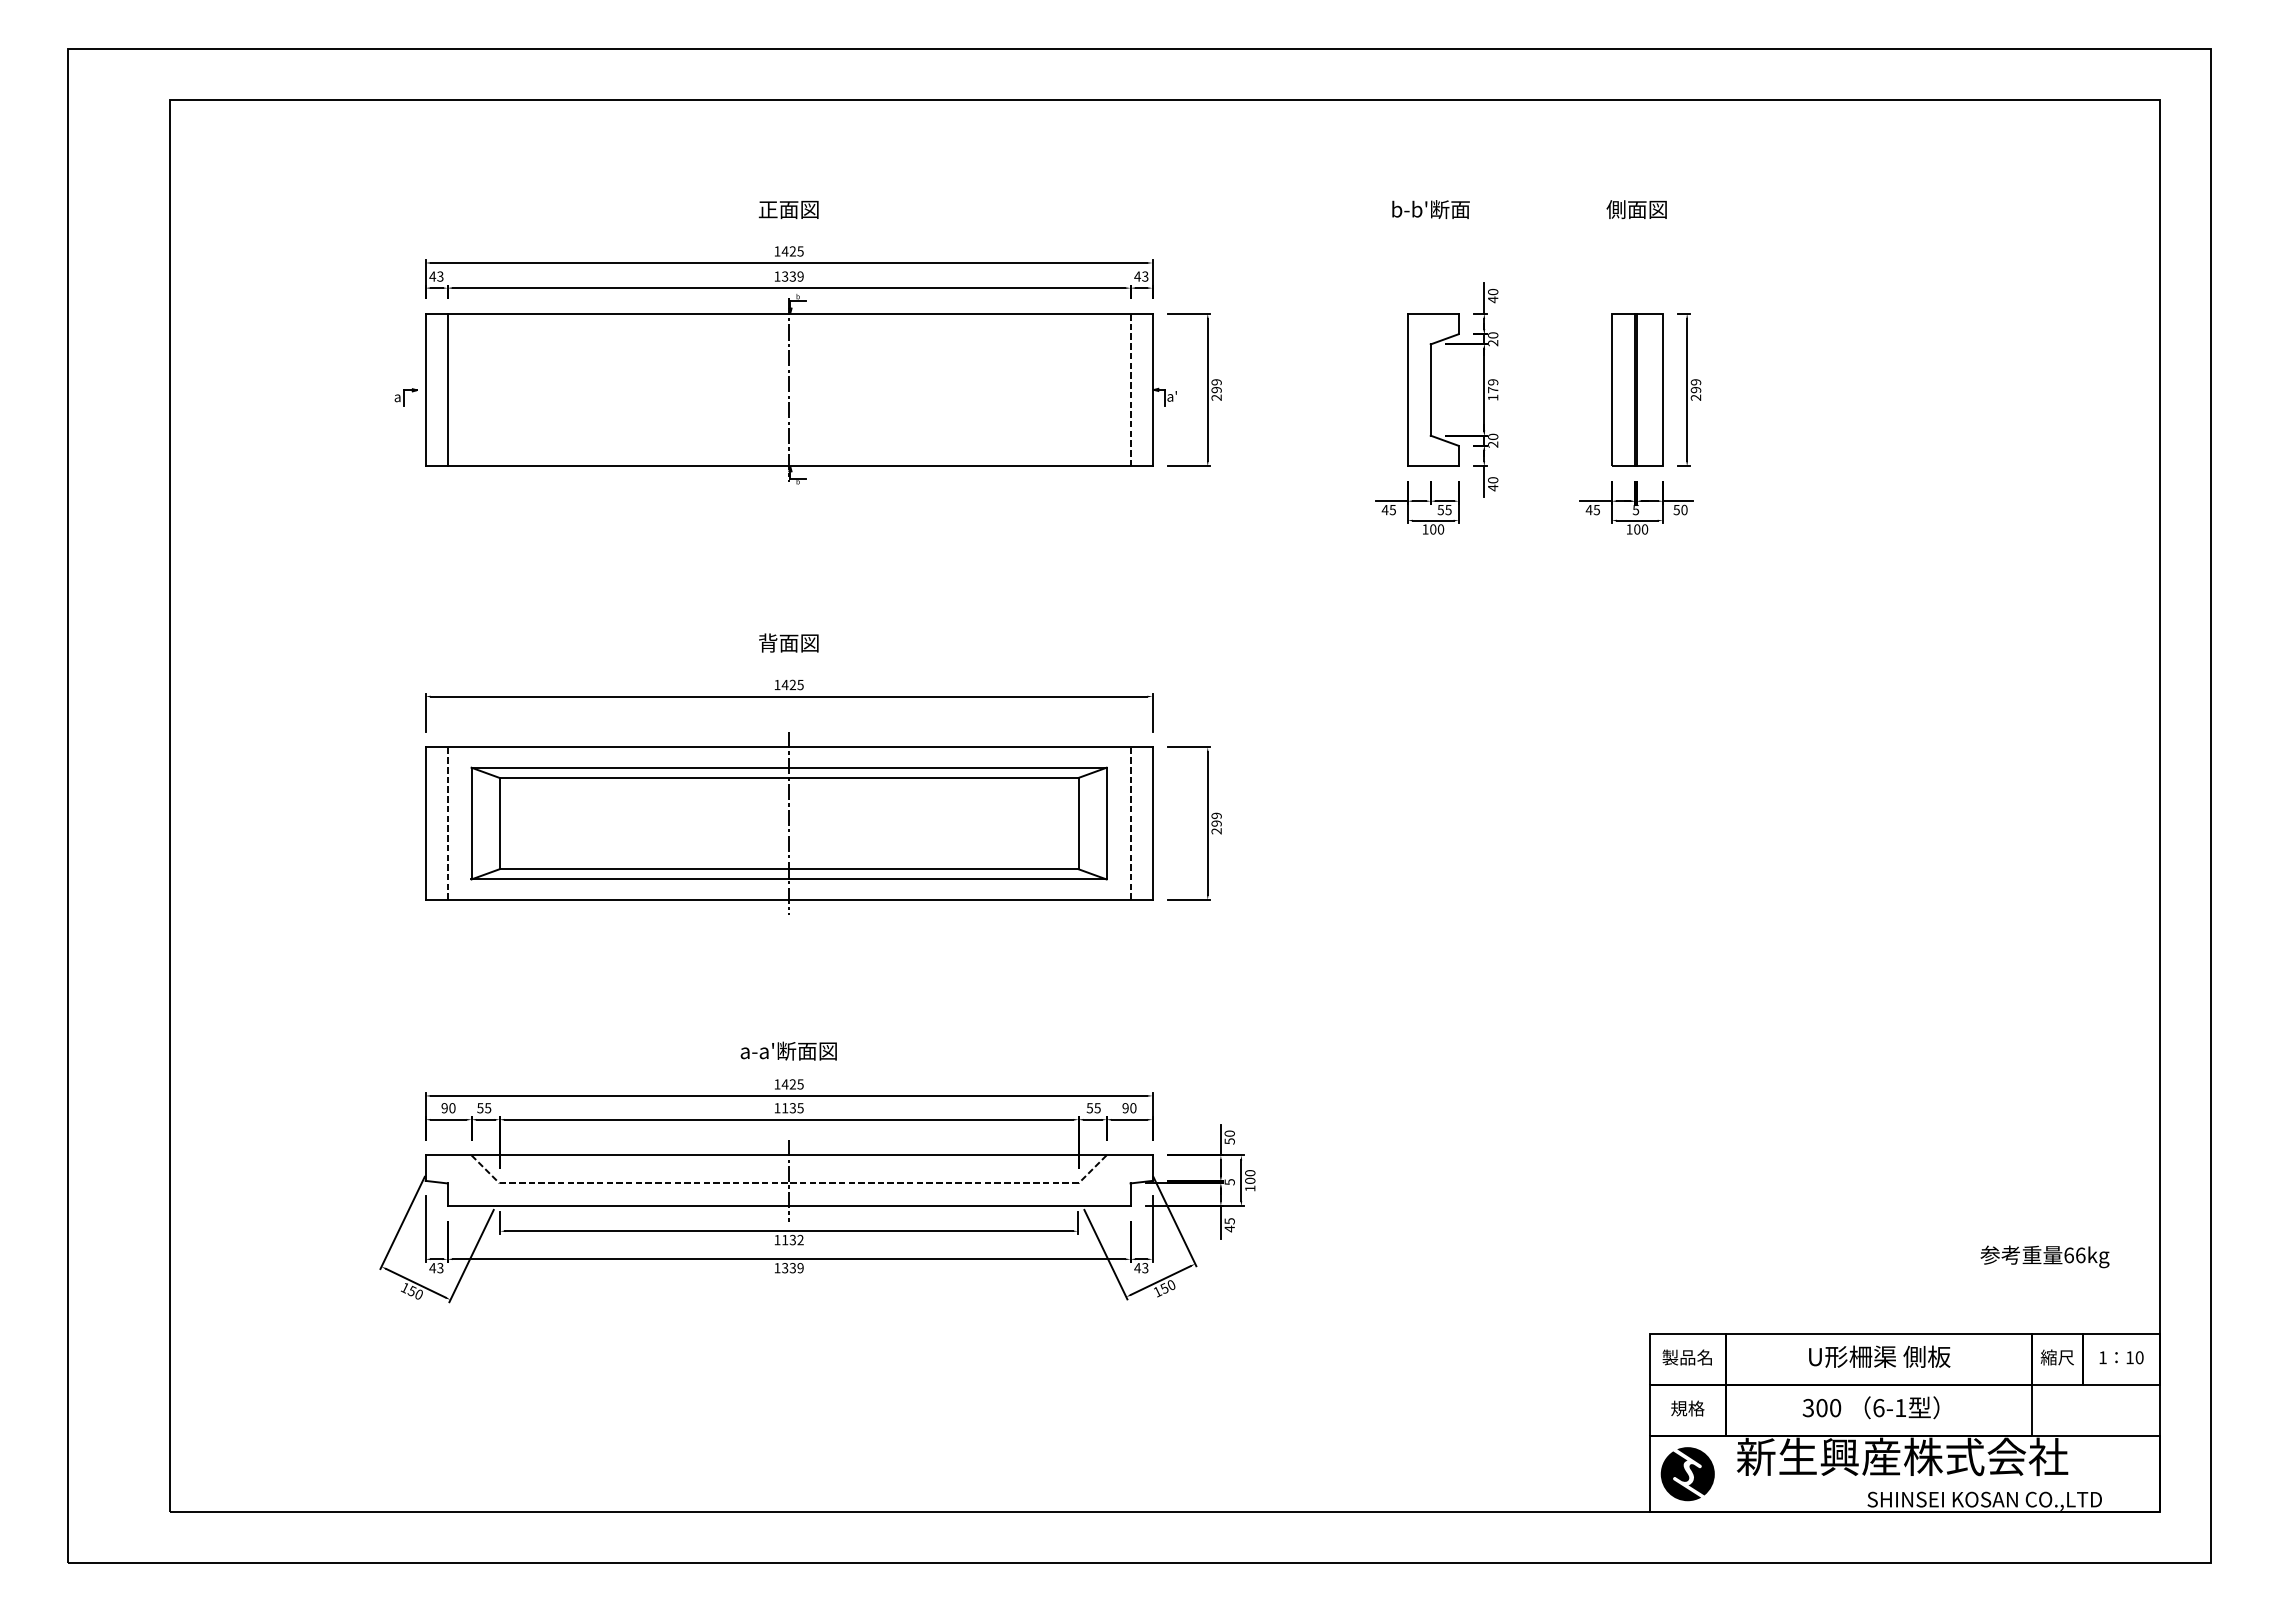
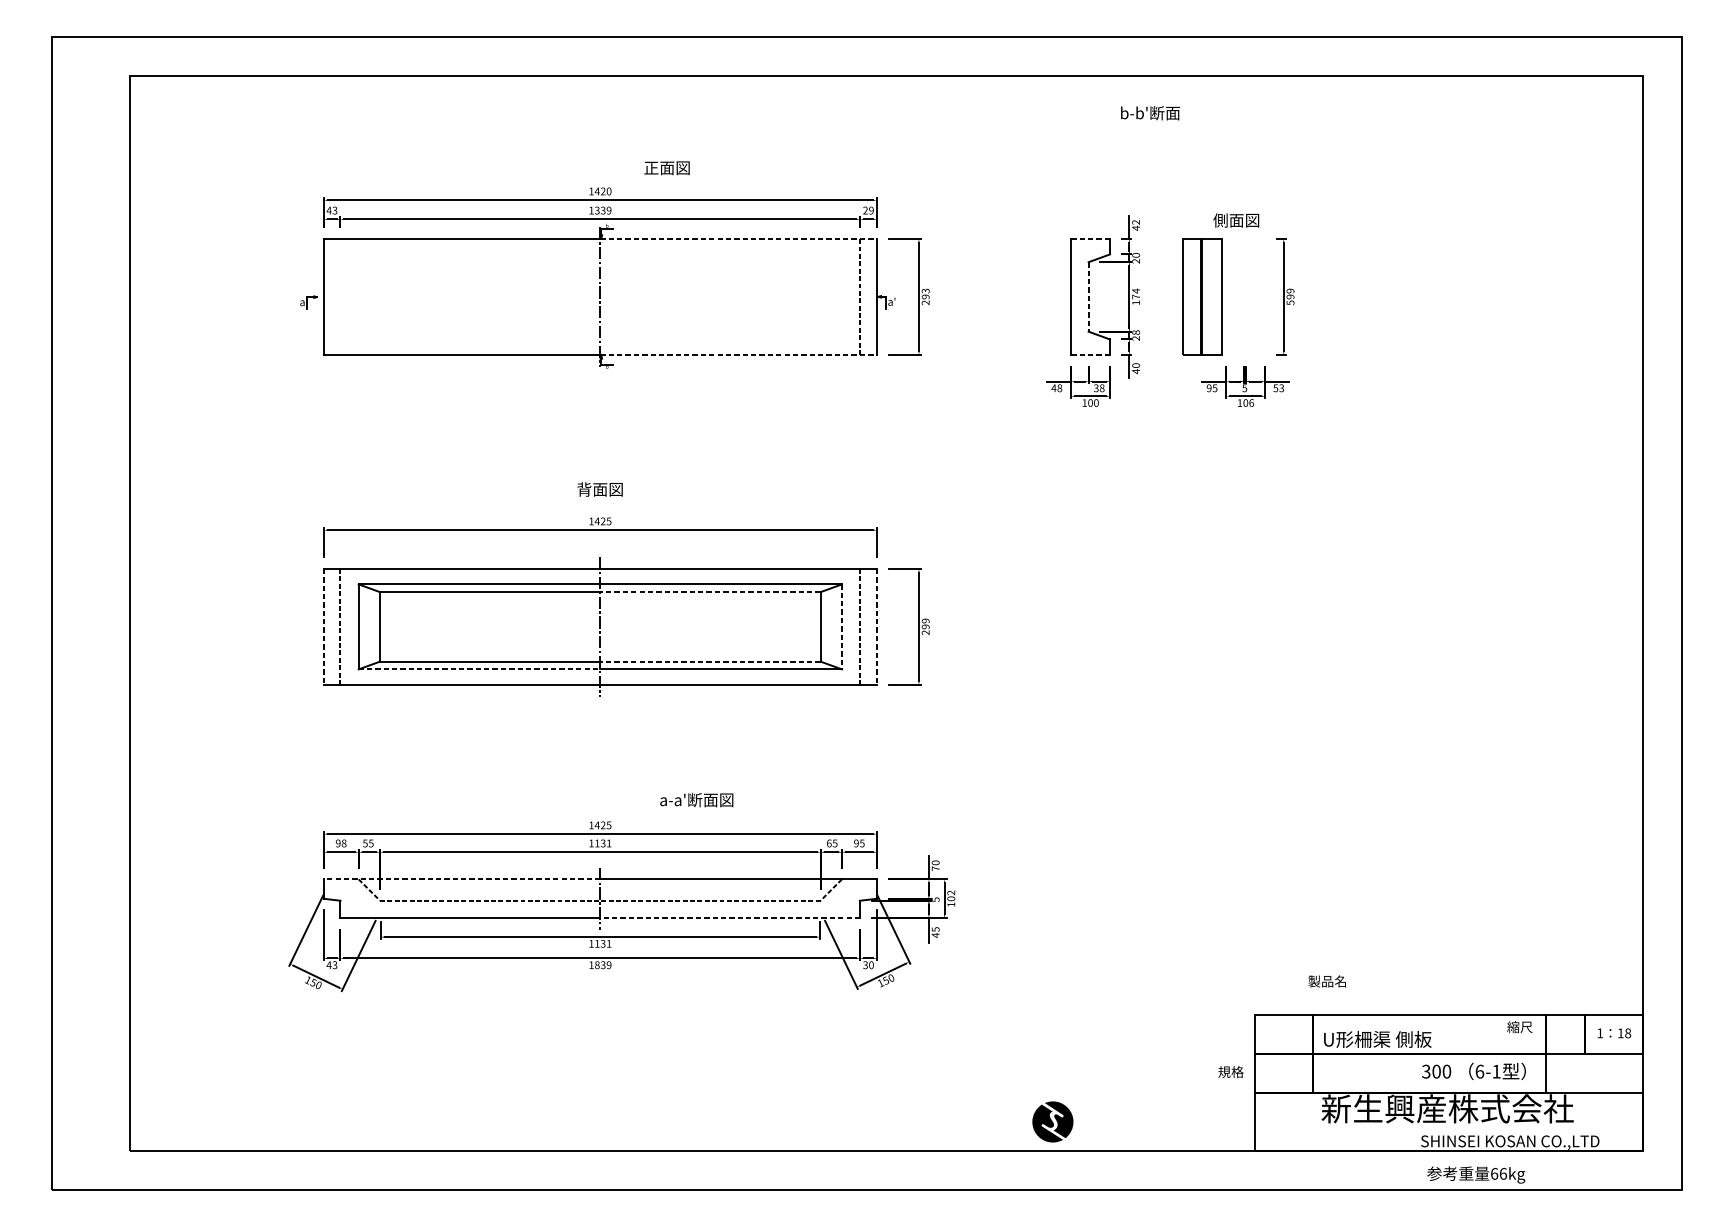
text: (788, 209) -> (666, 167), moved
text: (1430, 209) -> (1150, 113), moved
text: (1636, 209) -> (1236, 220), moved
text: (800, 251) -> (609, 191), 1425 -> 1420
text: (1141, 276) -> (868, 210), 43 -> 29
text: (1493, 291) -> (1136, 221), 40 -> 42
line: (970, 313) -> (738, 238), solid -> dashed
line: (1433, 313) -> (1090, 238), solid -> dashed
text: (1216, 382) -> (925, 291), 299 -> 293
text: (1493, 382) -> (1136, 291), 179 -> 174
line: (447, 389) -> (340, 296), removed
part: (1637, 389) -> (1202, 296), moved
line: (1430, 390) -> (1088, 297), solid -> dashed
text: (1695, 397) -> (1290, 302), 299 -> 599
text: (1493, 436) -> (1136, 332), 20 -> 28
line: (970, 466) -> (738, 355), solid -> dashed
line: (1433, 466) -> (1090, 355), solid -> dashed
text: (1392, 509) -> (1059, 387), 45 -> 48
text: (1444, 509) -> (1099, 387), 55 -> 38
text: (1588, 509) -> (1208, 387), 45 -> 95
text: (1684, 510) -> (1281, 388), 50 -> 53
text: (1645, 529) -> (1252, 403), 100 -> 106
line: (933, 777) -> (710, 591), solid -> dashed
line: (1106, 823) -> (841, 626), solid -> dashed
line: (425, 824) -> (323, 627), solid -> dashed
line: (1152, 824) -> (876, 627), solid -> dashed
line: (933, 869) -> (710, 661), solid -> dashed
line: (630, 879) -> (479, 669), solid -> dashed
text: (788, 1050) -> (696, 799), moved
text: (452, 1107) -> (344, 842), 90 -> 98
text: (800, 1108) -> (609, 843), 1135 -> 1131
text: (1089, 1108) -> (828, 843), 55 -> 65
text: (1133, 1108) -> (862, 843), 90 -> 95
text: (1229, 1141) -> (935, 868), 50 -> 70
line: (607, 1155) -> (462, 879), solid -> dashed
text: (1250, 1173) -> (951, 893), 100 -> 102
line: (959, 1206) -> (730, 918), solid -> dashed
text: (800, 1239) -> (609, 943), 1132 -> 1131
text: (2044, 1256) -> (1475, 1174), moved
text: (785, 1268) -> (597, 965), 1339 -> 1839
text: (1141, 1268) -> (868, 965), 43 -> 30
text: (1879, 1356) -> (1377, 1039), moved
text: (1686, 1357) -> (1326, 981), moved
text: (2056, 1357) -> (1519, 1027), moved
text: (2139, 1357) -> (1628, 1033), 10 -> 18
text: (1870, 1407) -> (1473, 1071), moved
text: (1687, 1408) -> (1230, 1072), moved
part: (1687, 1474) -> (1052, 1122), moved

